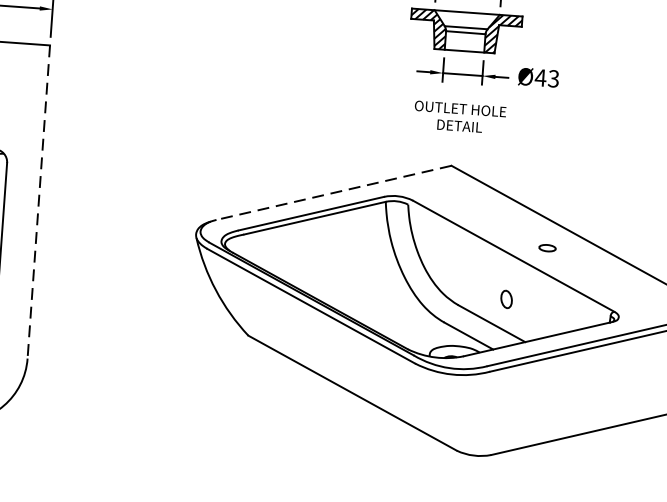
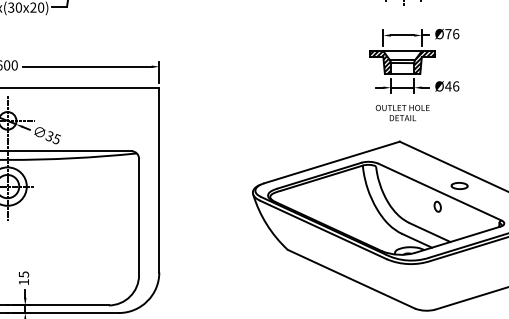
text: (554, 79) -> (456, 86), Ø43 -> Ø46
line: (334, 192) -> (332, 162), dashed -> solid
line: (39, 202) -> (159, 180), dashed -> solid
part: (547, 247) -> (459, 185), size x1.67
part: (506, 298) -> (437, 206), moved

